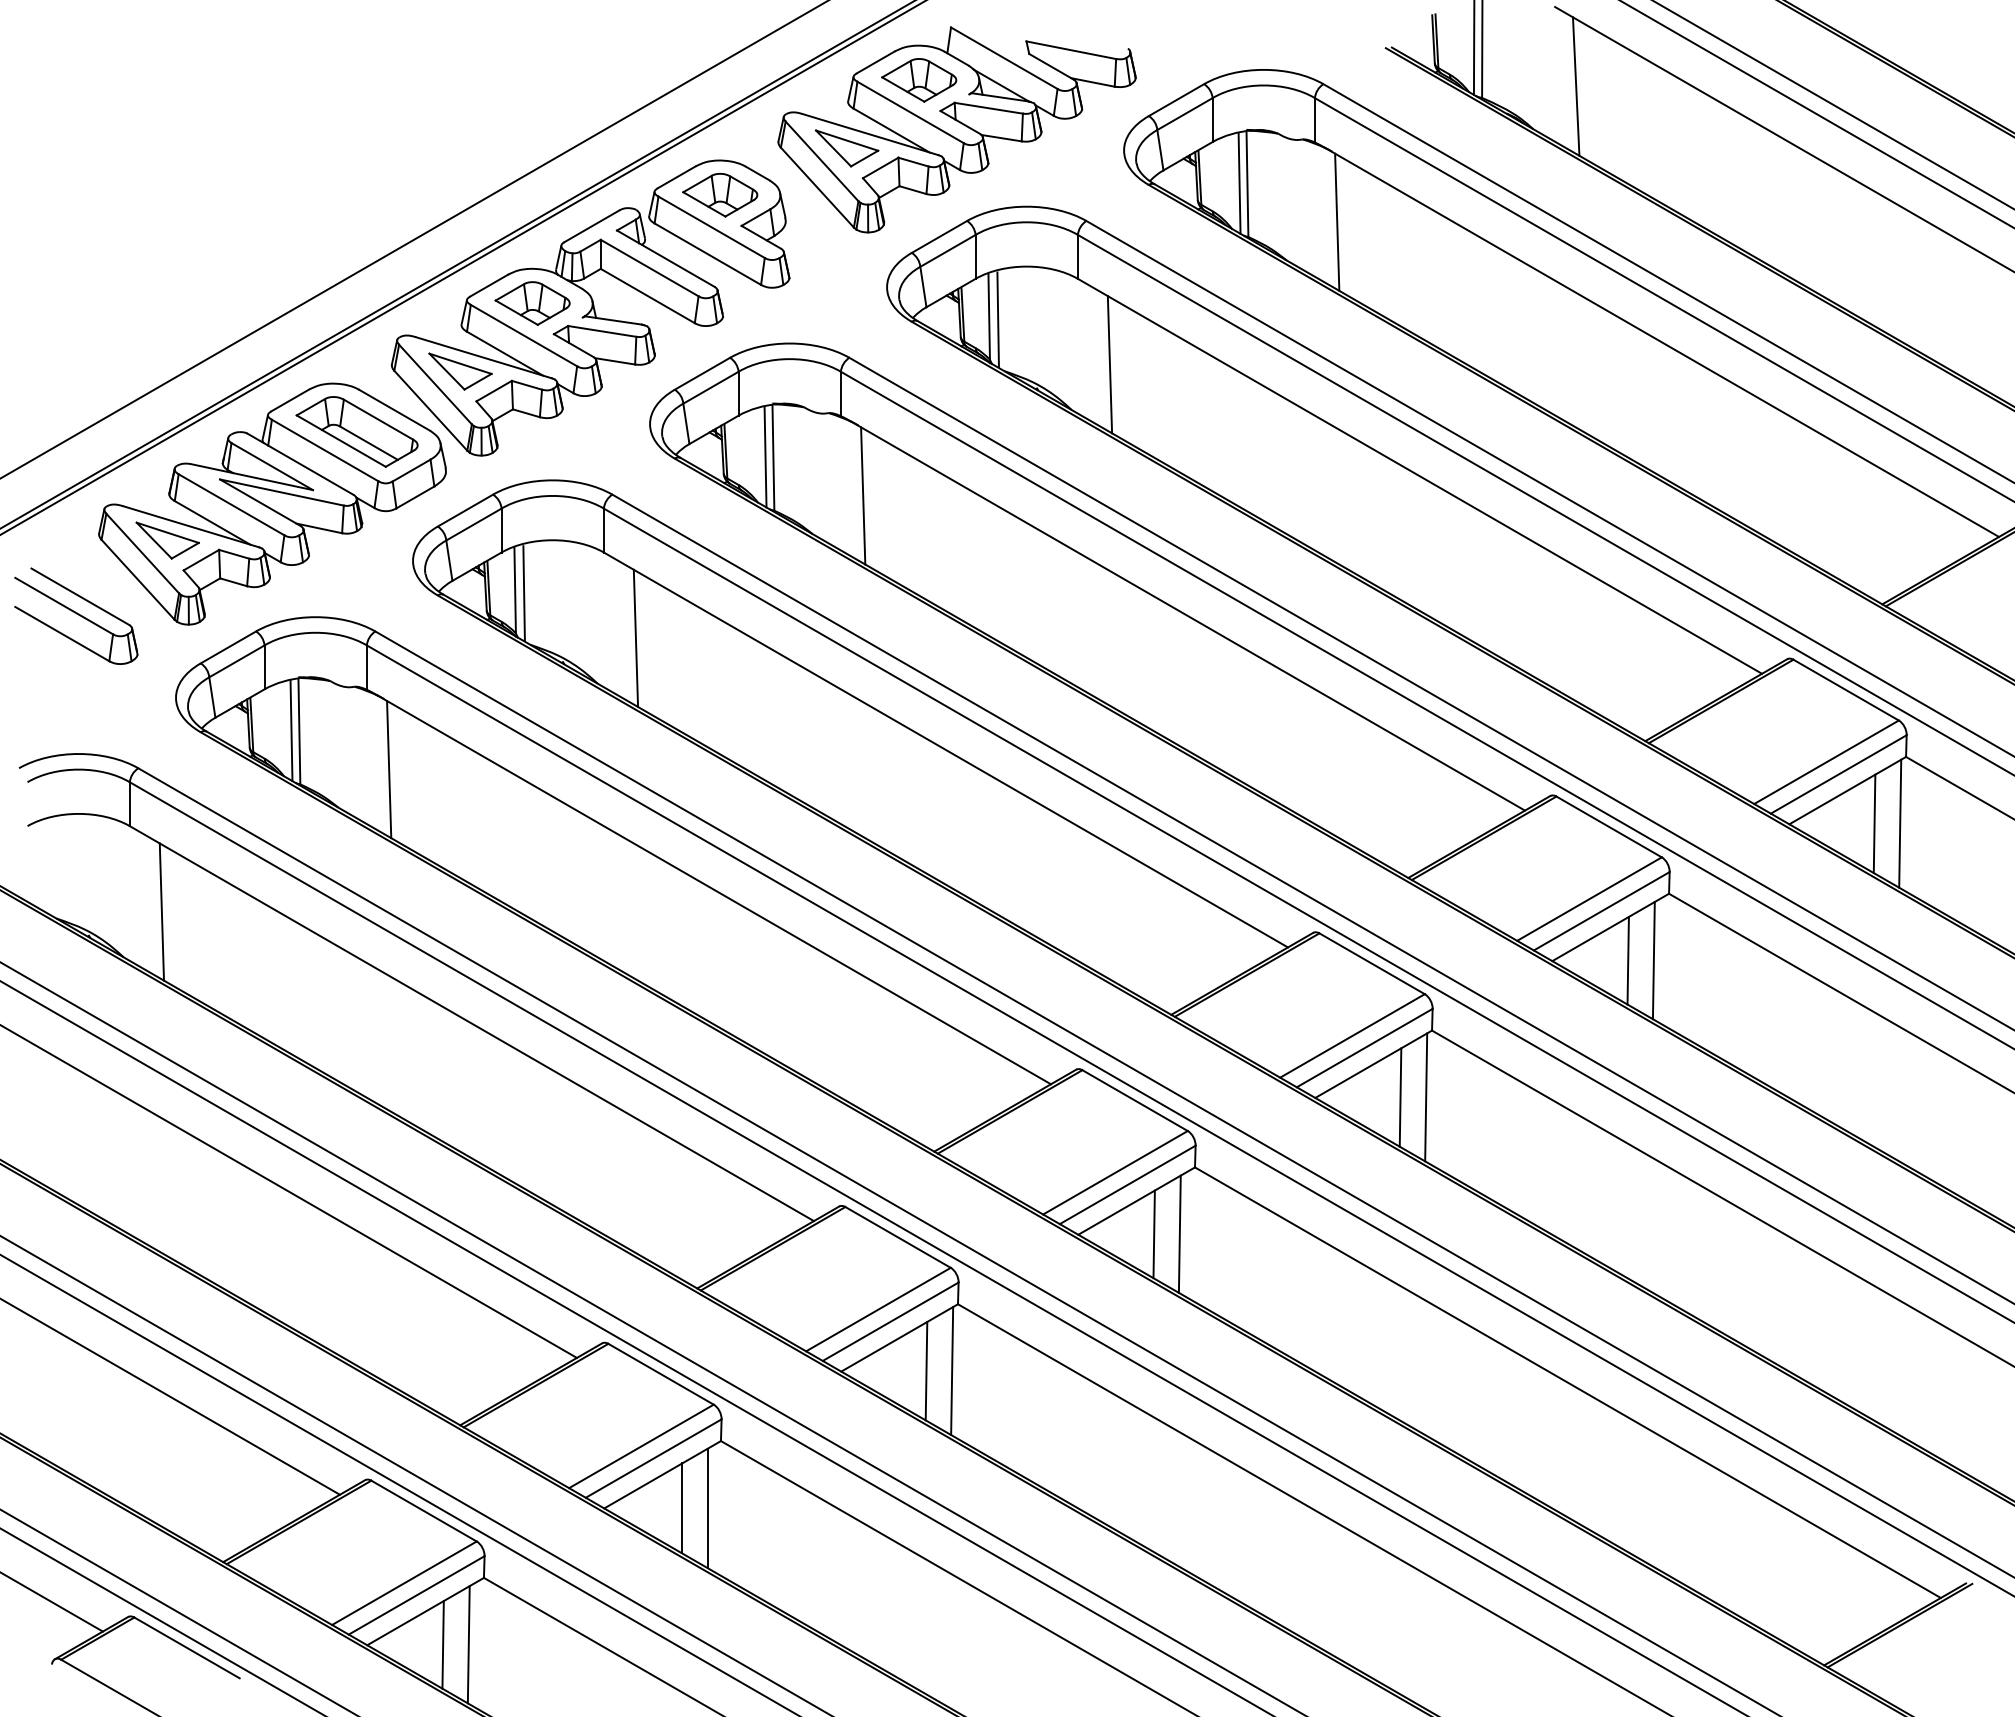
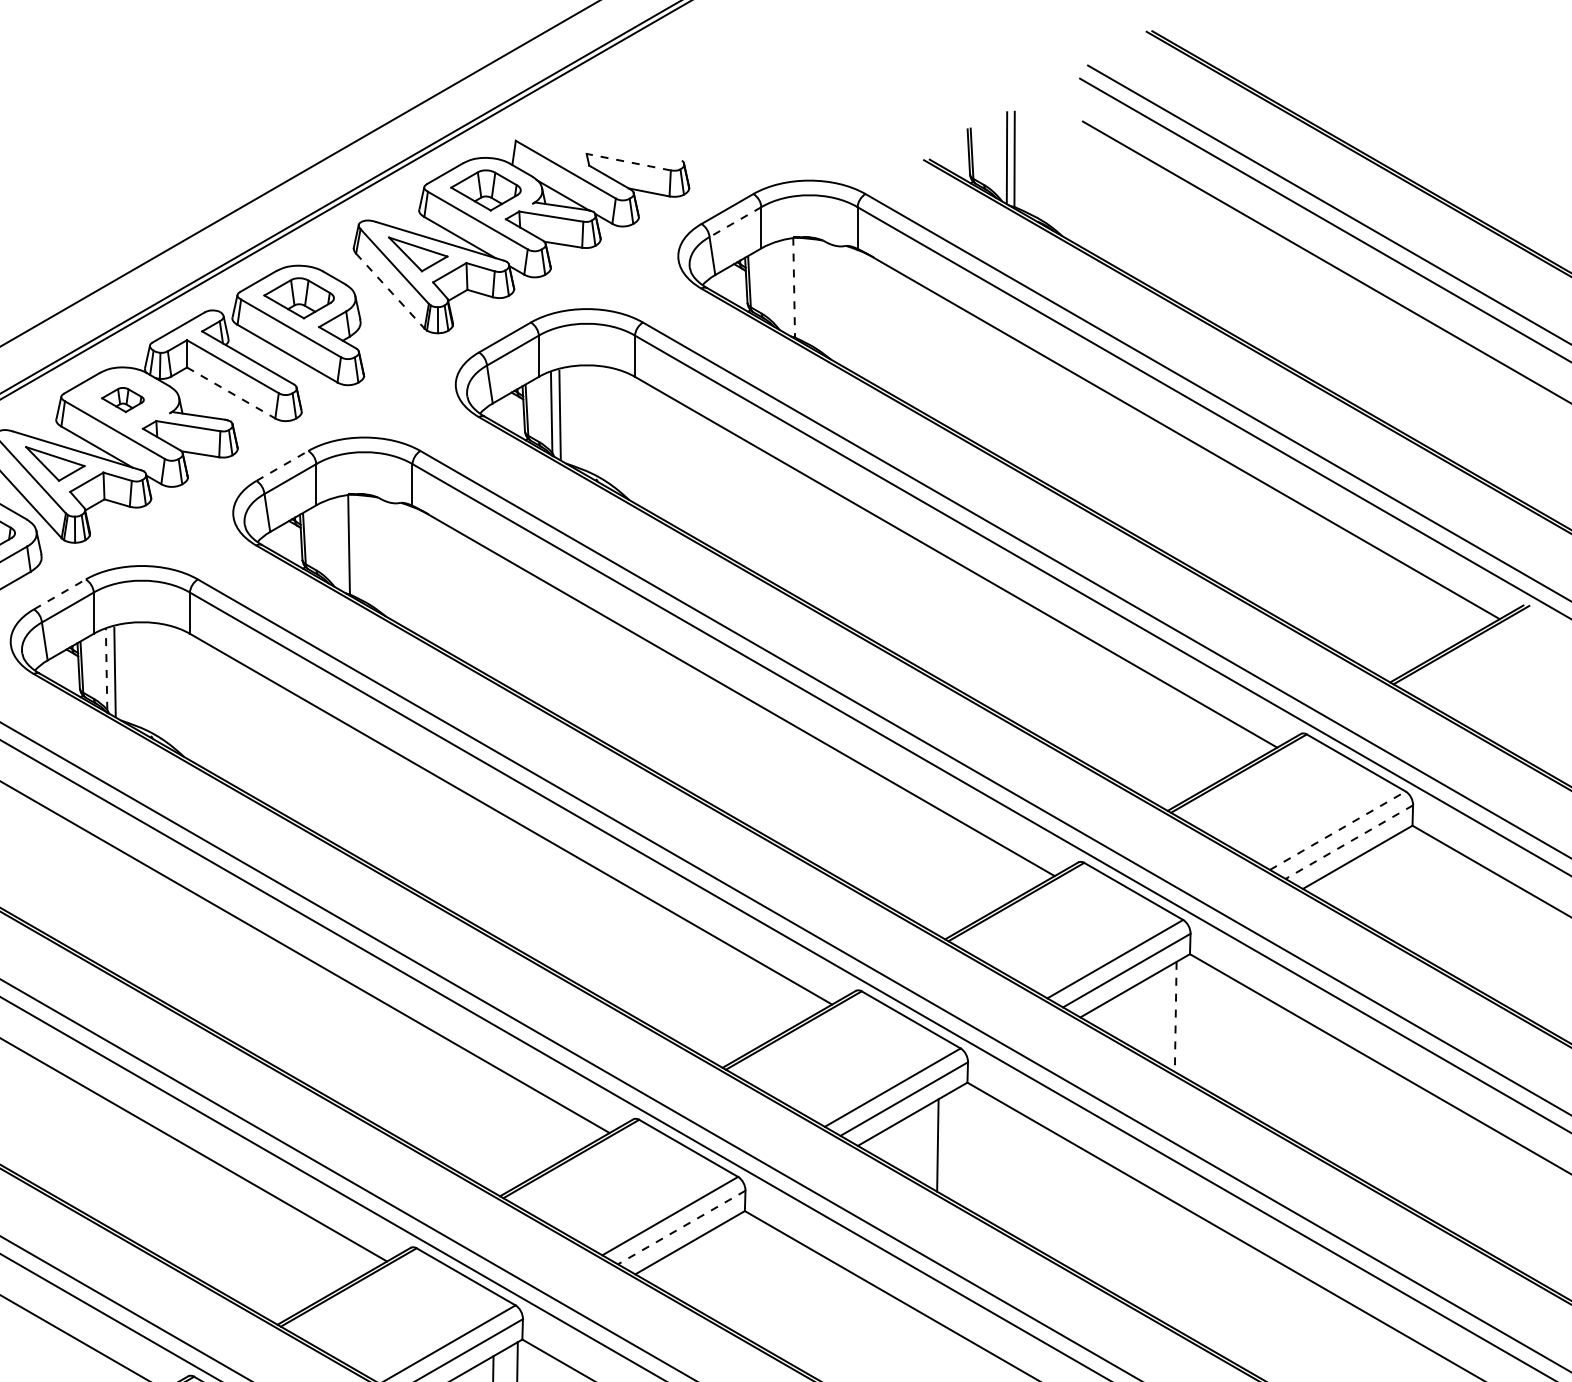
line: (1071, 50) -> (628, 162), solid -> dashed
line: (1575, 86) -> (1102, 196), removed
line: (1185, 114) -> (735, 222), solid -> dashed
line: (1239, 183) -> (786, 287), removed
line: (1247, 183) -> (794, 287), solid -> dashed
line: (817, 187) -> (390, 291), solid -> dashed
line: (1337, 221) -> (878, 322), removed
line: (648, 296) -> (231, 393), solid -> dashed
part: (532, 303) -> (122, 399), size x0.6
line: (1109, 364) -> (664, 457), removed
line: (702, 373) -> (282, 465), solid -> dashed
line: (765, 457) -> (341, 544), removed
line: (863, 495) -> (433, 580), removed
line: (465, 510) -> (59, 594), solid -> dashed
line: (515, 590) -> (106, 669), solid -> dashed
line: (635, 637) -> (219, 713), removed
line: (1826, 762) -> (1337, 830), solid -> dashed
line: (1838, 774) -> (1349, 842), solid -> dashed
line: (1874, 823) -> (1382, 888), removed
line: (1900, 823) -> (1407, 888), removed
line: (1627, 960) -> (1150, 1016), removed
line: (1653, 960) -> (1175, 1016), solid -> dashed
line: (1426, 1097) -> (962, 1145), removed
line: (1127, 1185) -> (681, 1228), solid -> dashed
line: (1179, 1233) -> (730, 1273), removed
line: (1153, 1234) -> (705, 1274), removed

